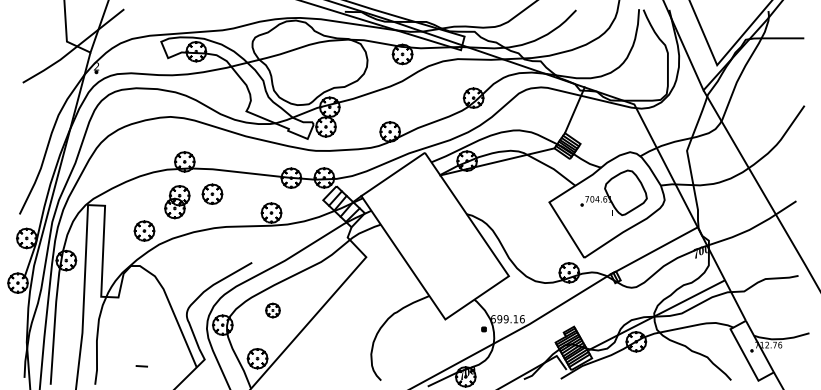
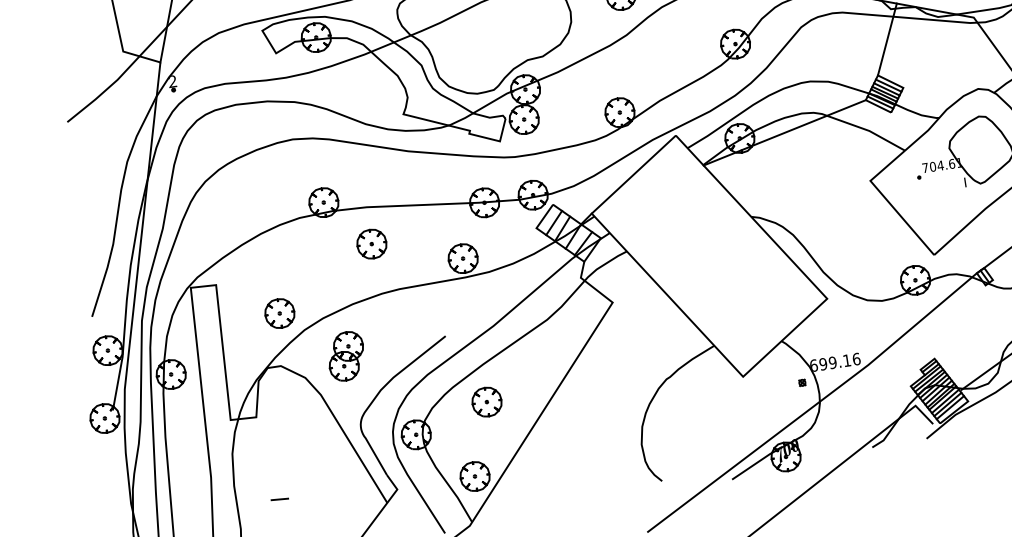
part: (177, 202) -> (346, 356), moved
part: (272, 310) -> (486, 402), size x1.43
line: (141, 366) -> (279, 499), moved

